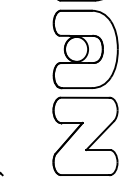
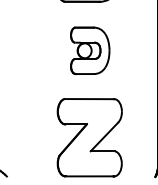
part: (86, 49) -> (90, 50), size x0.6

